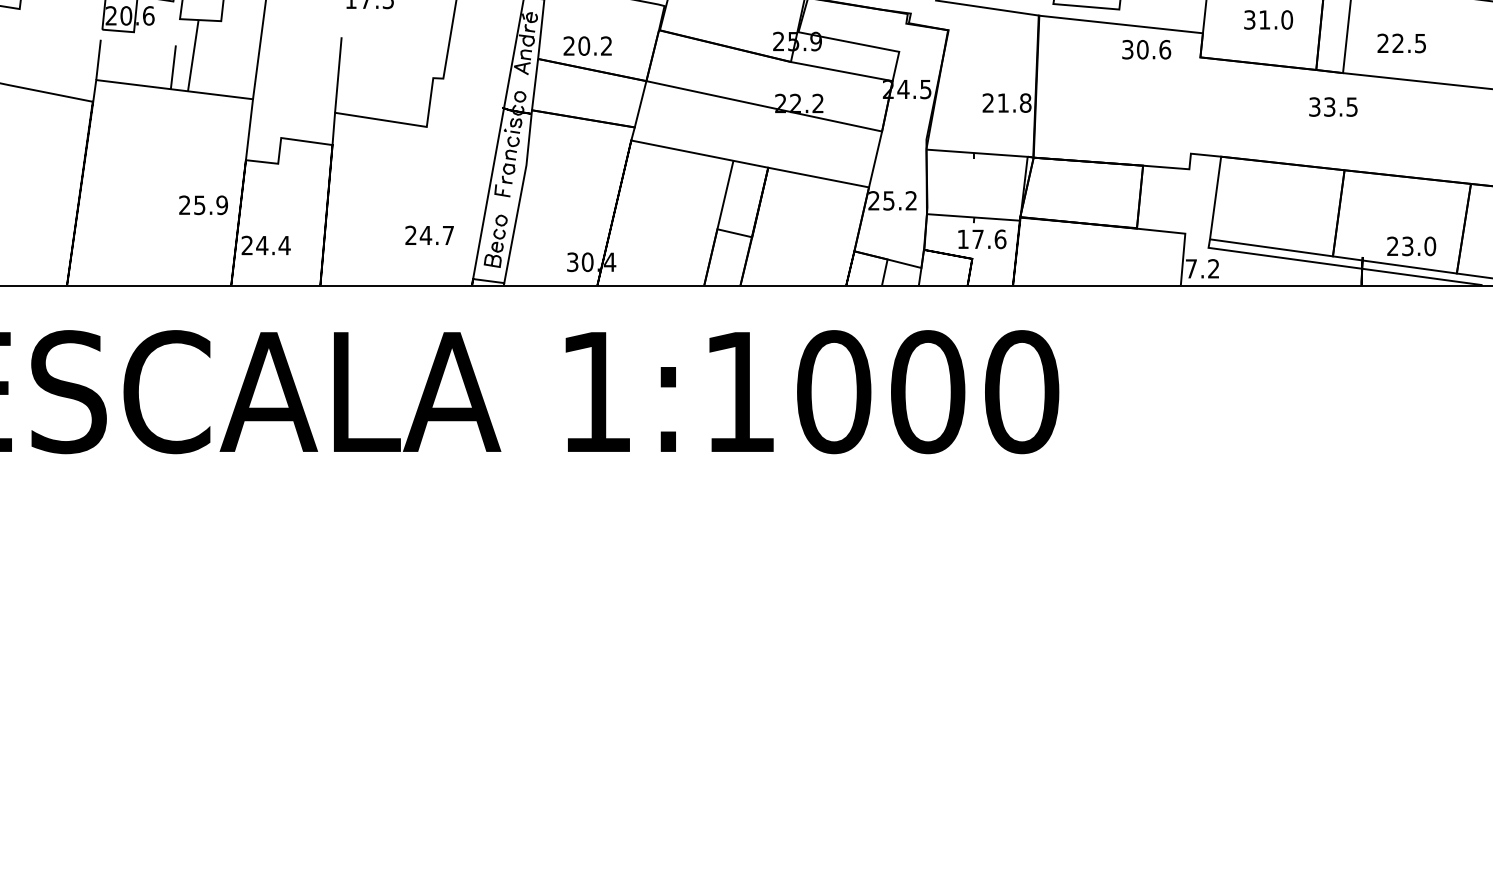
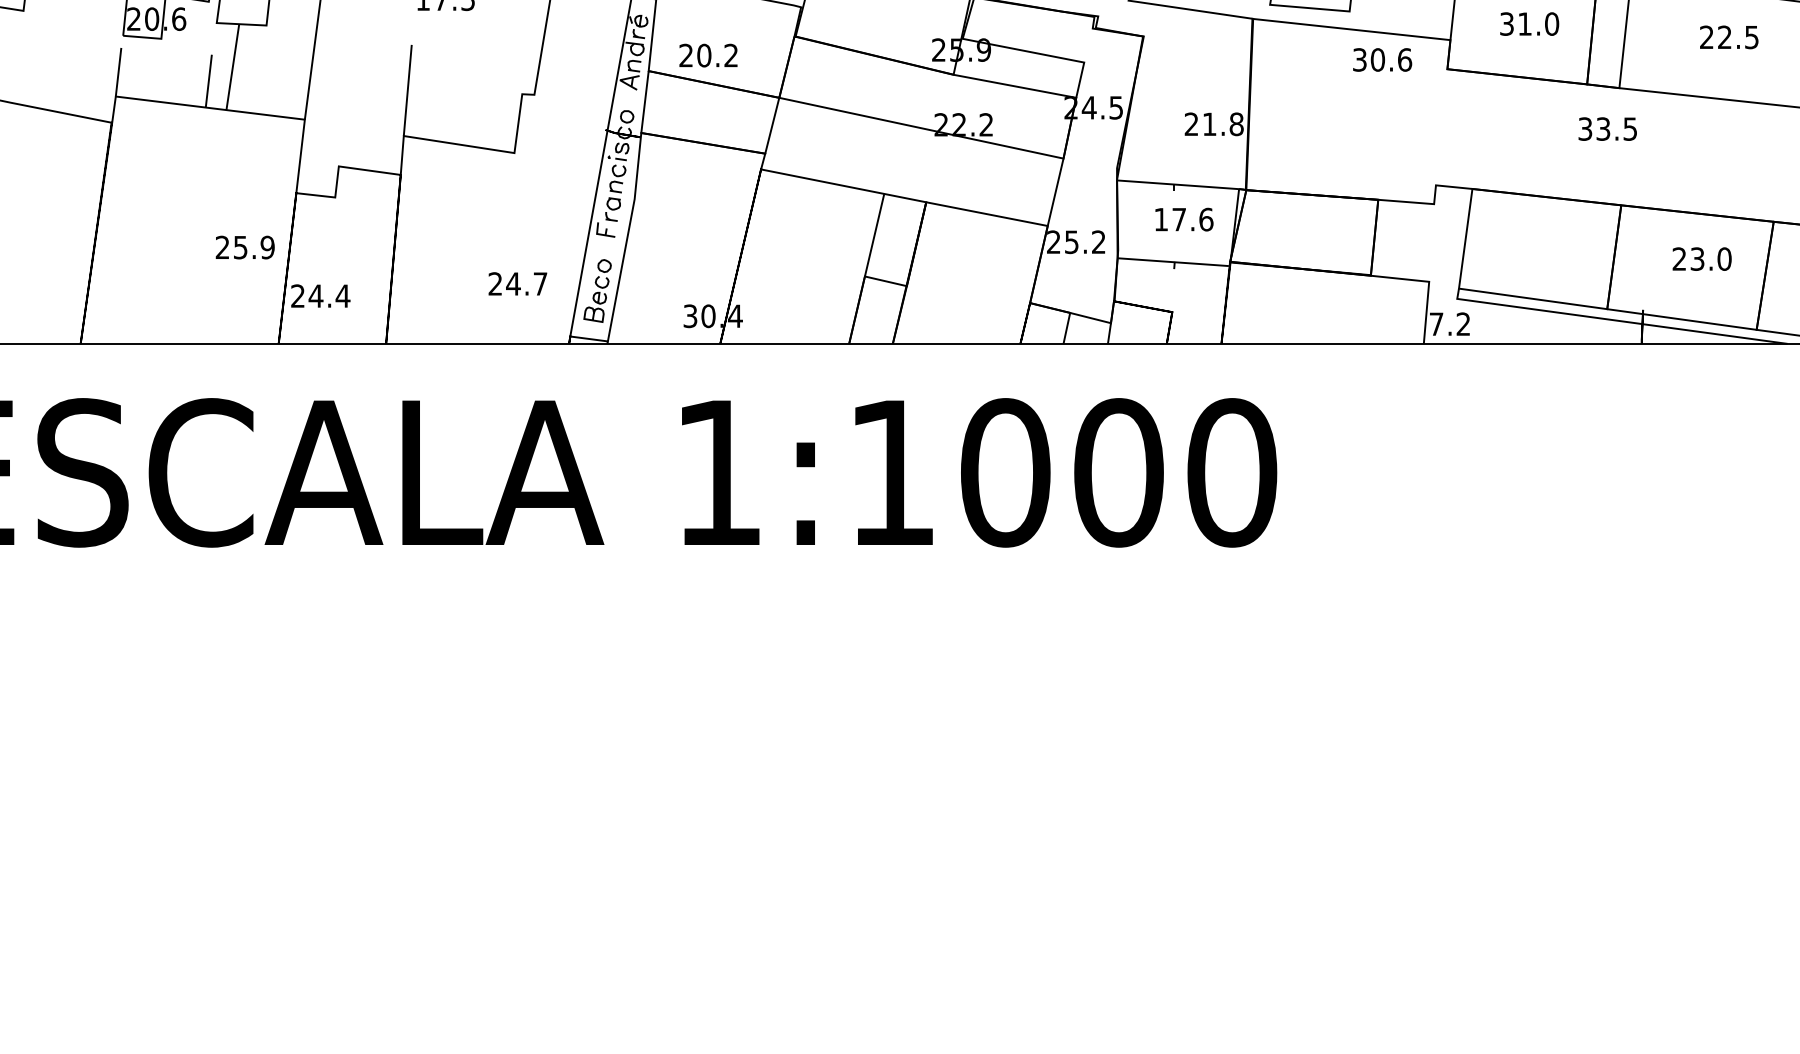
text: (1401, 43) -> (1729, 37), moved
text: (982, 239) -> (1184, 219), moved
text: (1411, 245) -> (1701, 258), moved

